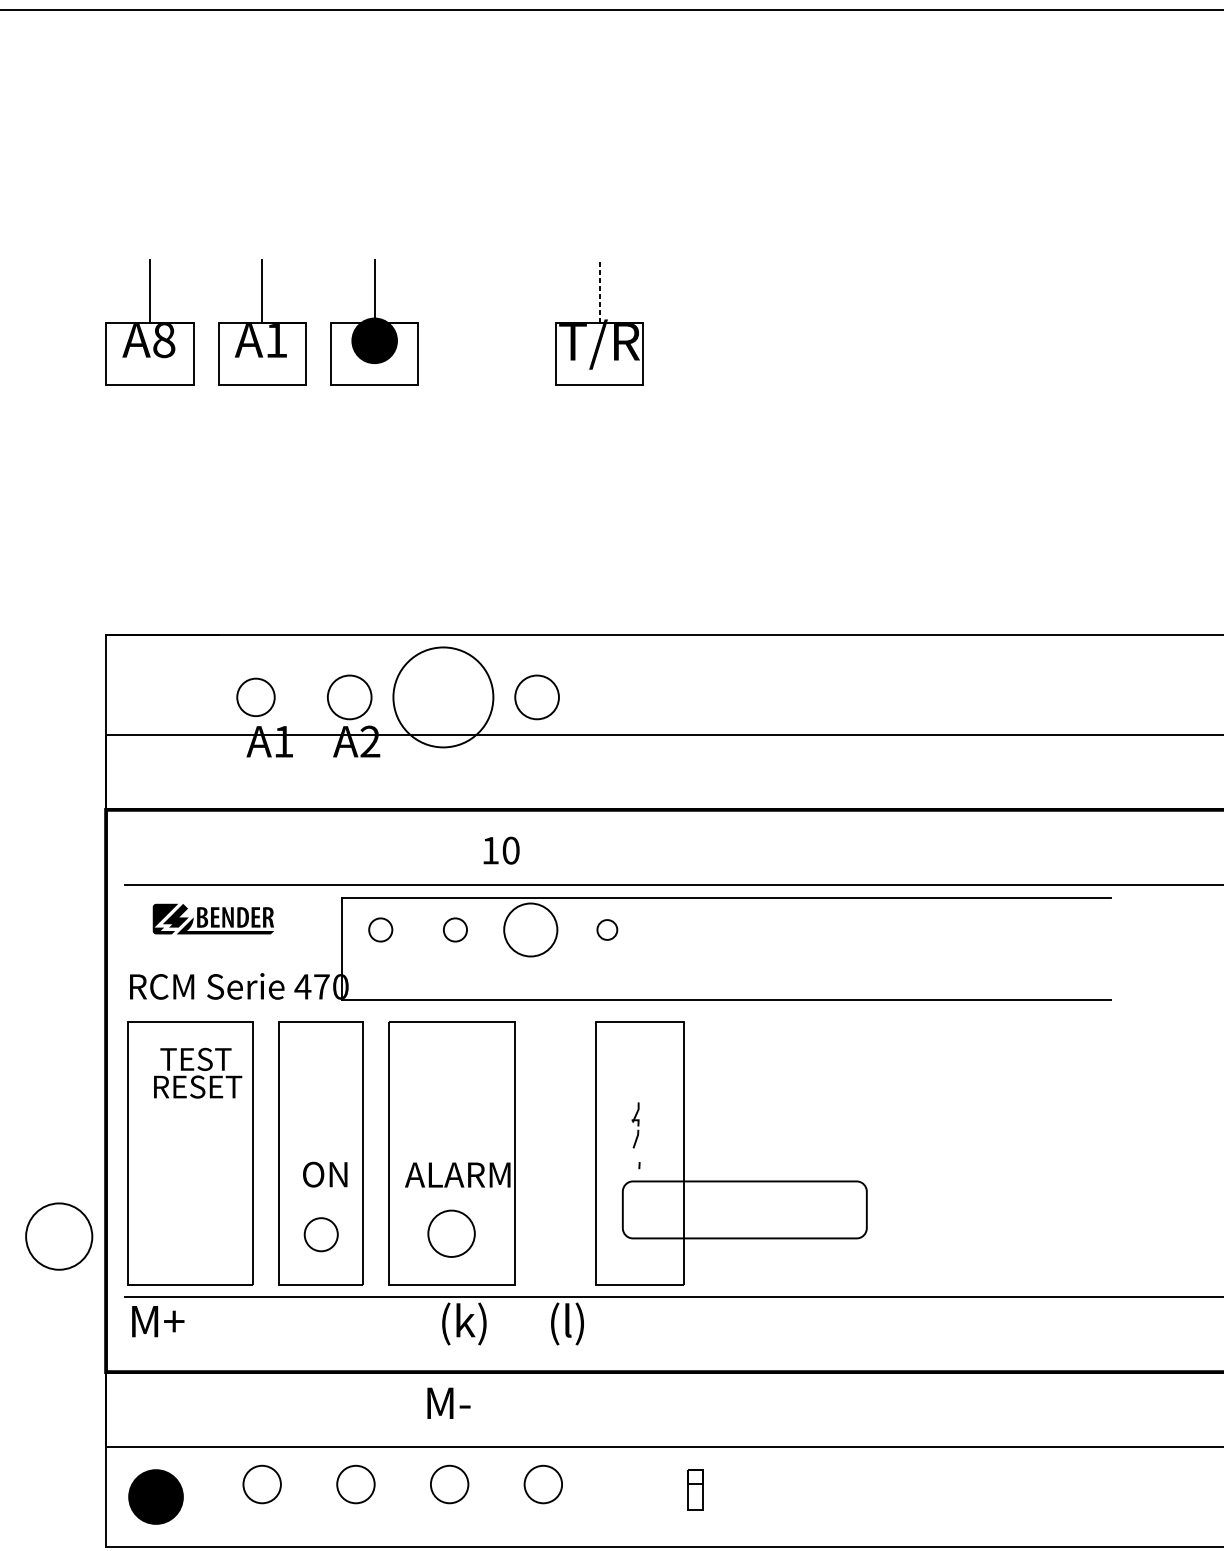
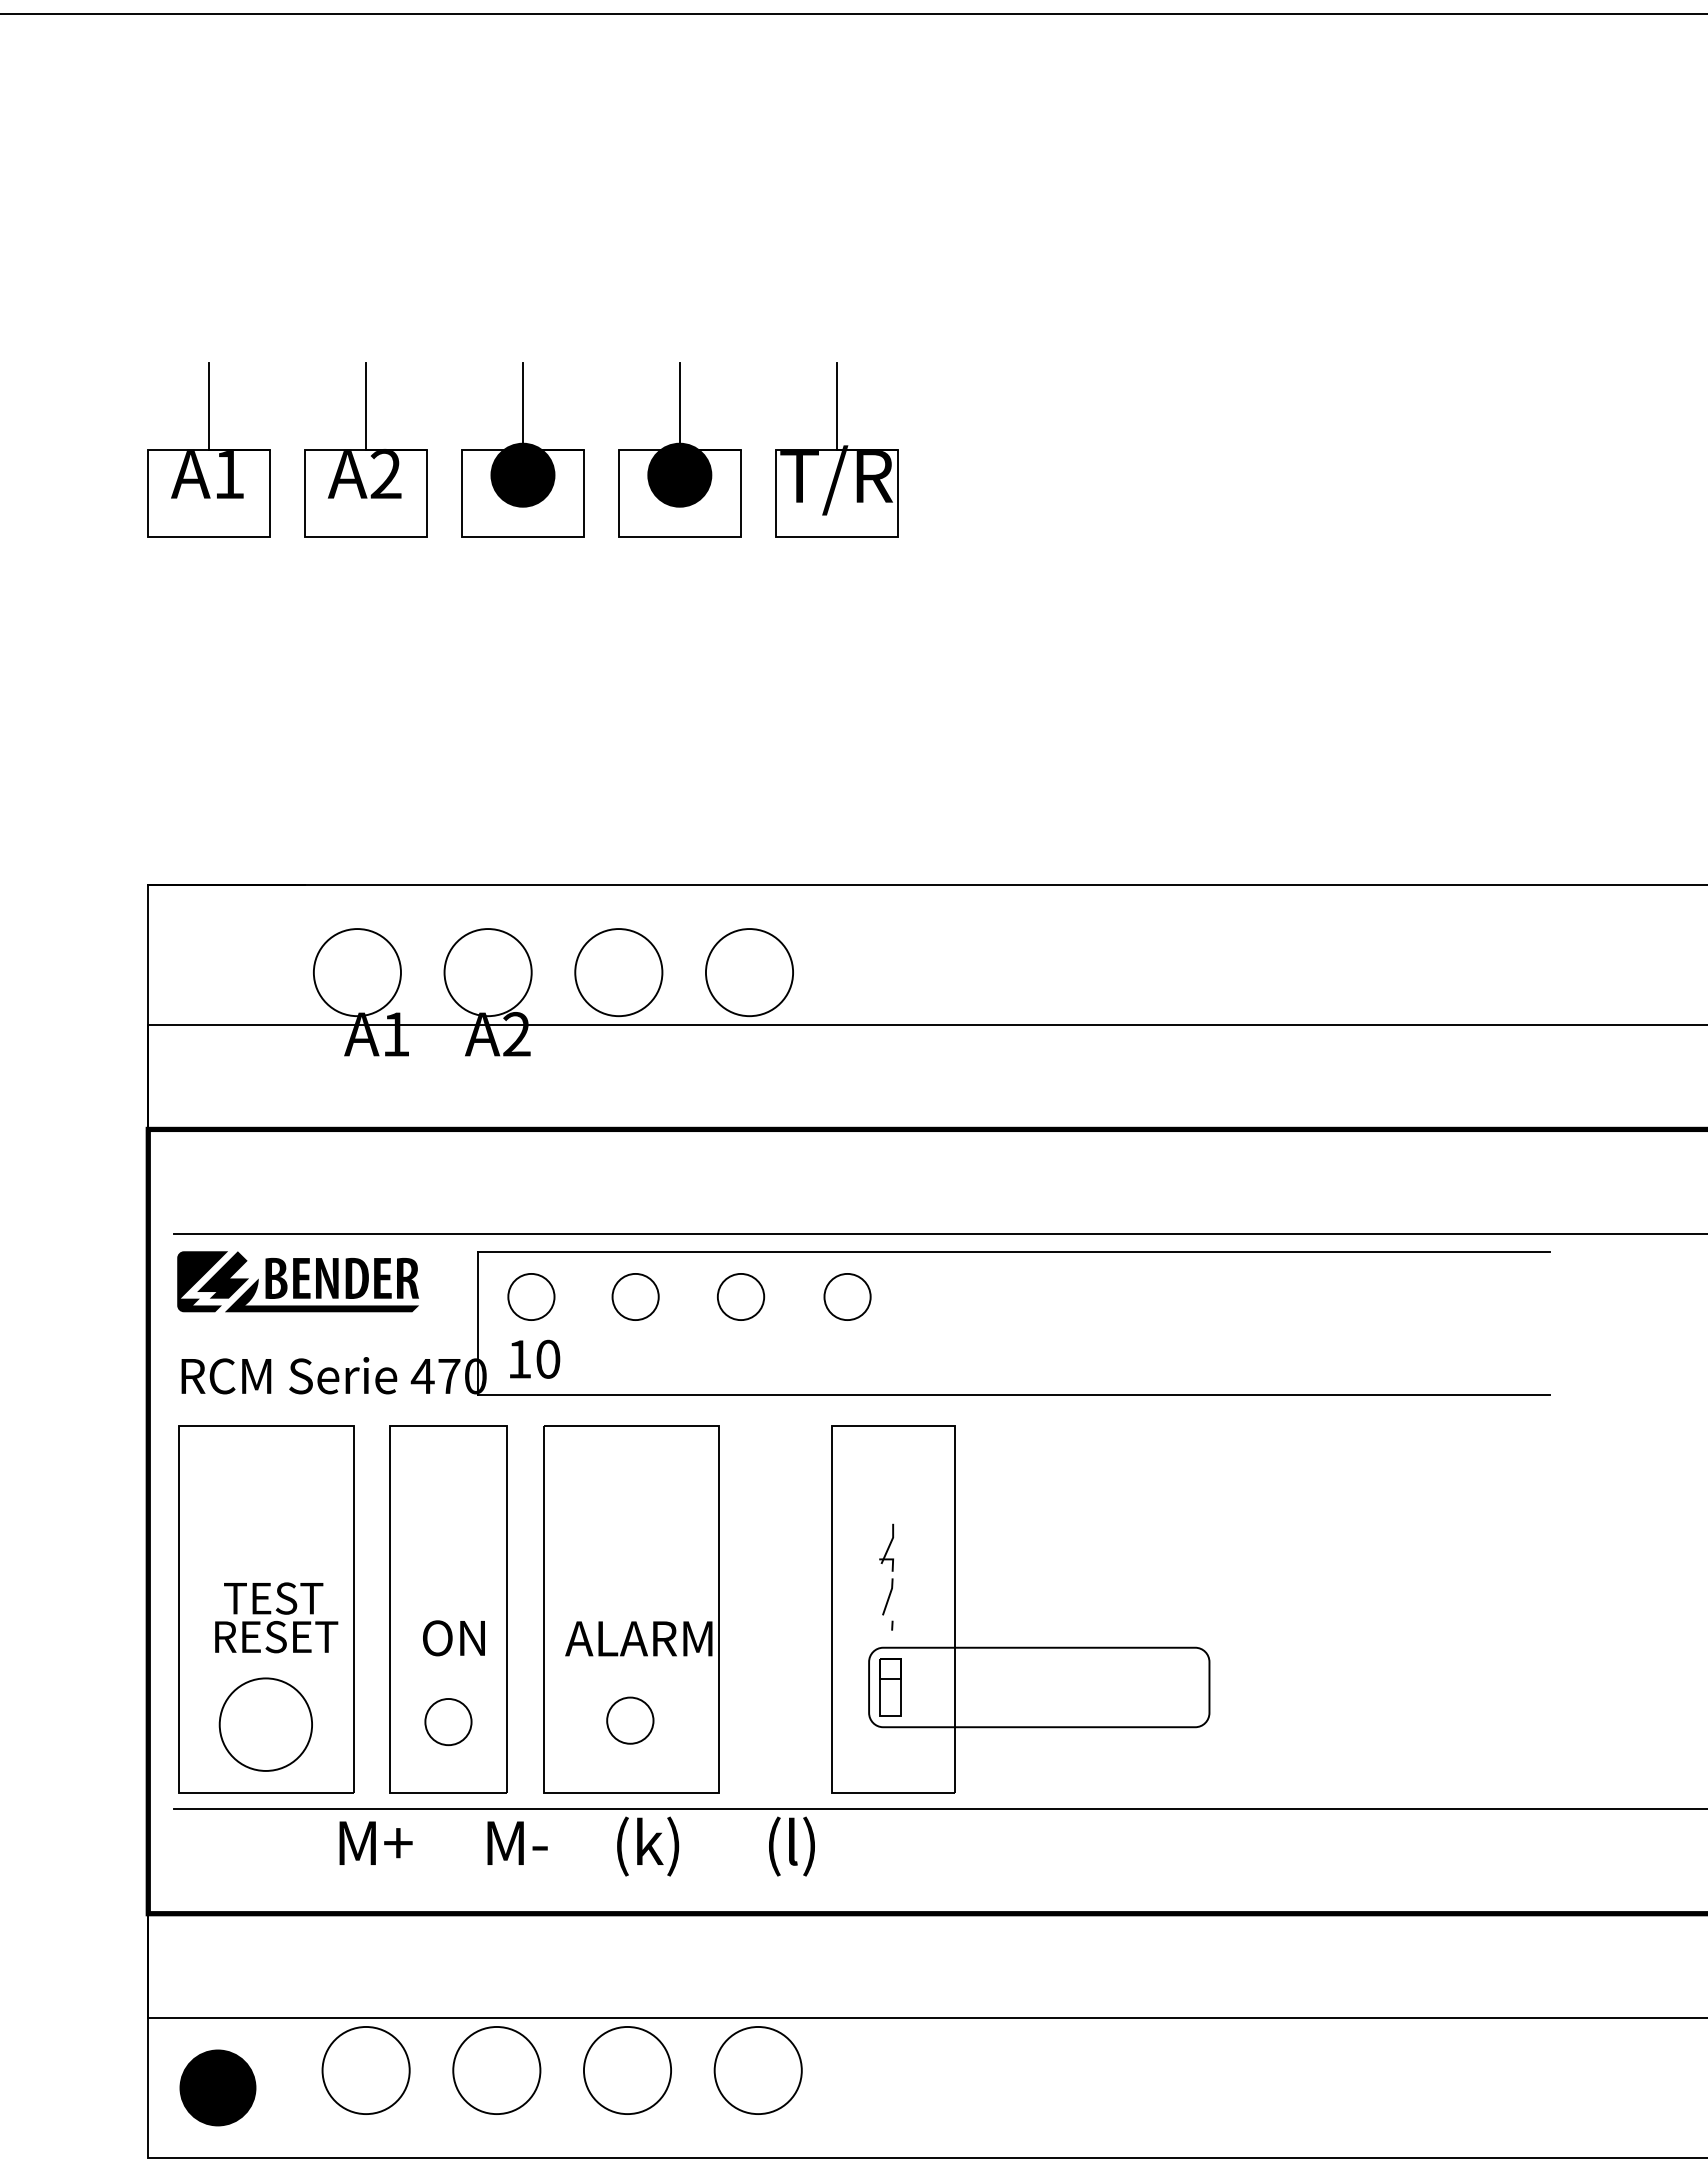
line: (599, 291) -> (836, 406), dashed -> solid
part: (486, 322) -> (679, 449), added
text: (276, 340) -> (385, 474), A1 -> A2
text: (164, 341) -> (229, 475), A8 -> A1
circle: (255, 697) -> (356, 972), size x1.67
circle: (349, 697) -> (487, 972), size x1.43
circle: (443, 697) -> (618, 972), size x0.62
circle: (537, 697) -> (749, 972), size x1.43
text: (501, 850) -> (535, 1358), moved
part: (213, 918) -> (297, 1281), size x1.43
part: (380, 929) -> (531, 1296), size x1.43
part: (455, 929) -> (635, 1296), size x1.43
part: (531, 929) -> (741, 1296), size x0.62
part: (607, 929) -> (847, 1296), size x1.67
text: (197, 1073) -> (276, 1617), moved
part: (635, 1125) -> (886, 1569), size x1.43
part: (451, 1233) -> (630, 1720), size x0.71
part: (58, 1236) -> (265, 1724), moved
text: (157, 1321) -> (375, 1842), moved
text: (448, 1402) -> (517, 1842), moved
circle: (261, 1484) -> (365, 2070), size x1.67
circle: (355, 1484) -> (496, 2070), size x1.67
circle: (449, 1484) -> (627, 2070), size x1.67
circle: (542, 1484) -> (757, 2070), size x1.67
part: (695, 1490) -> (890, 1687), moved

